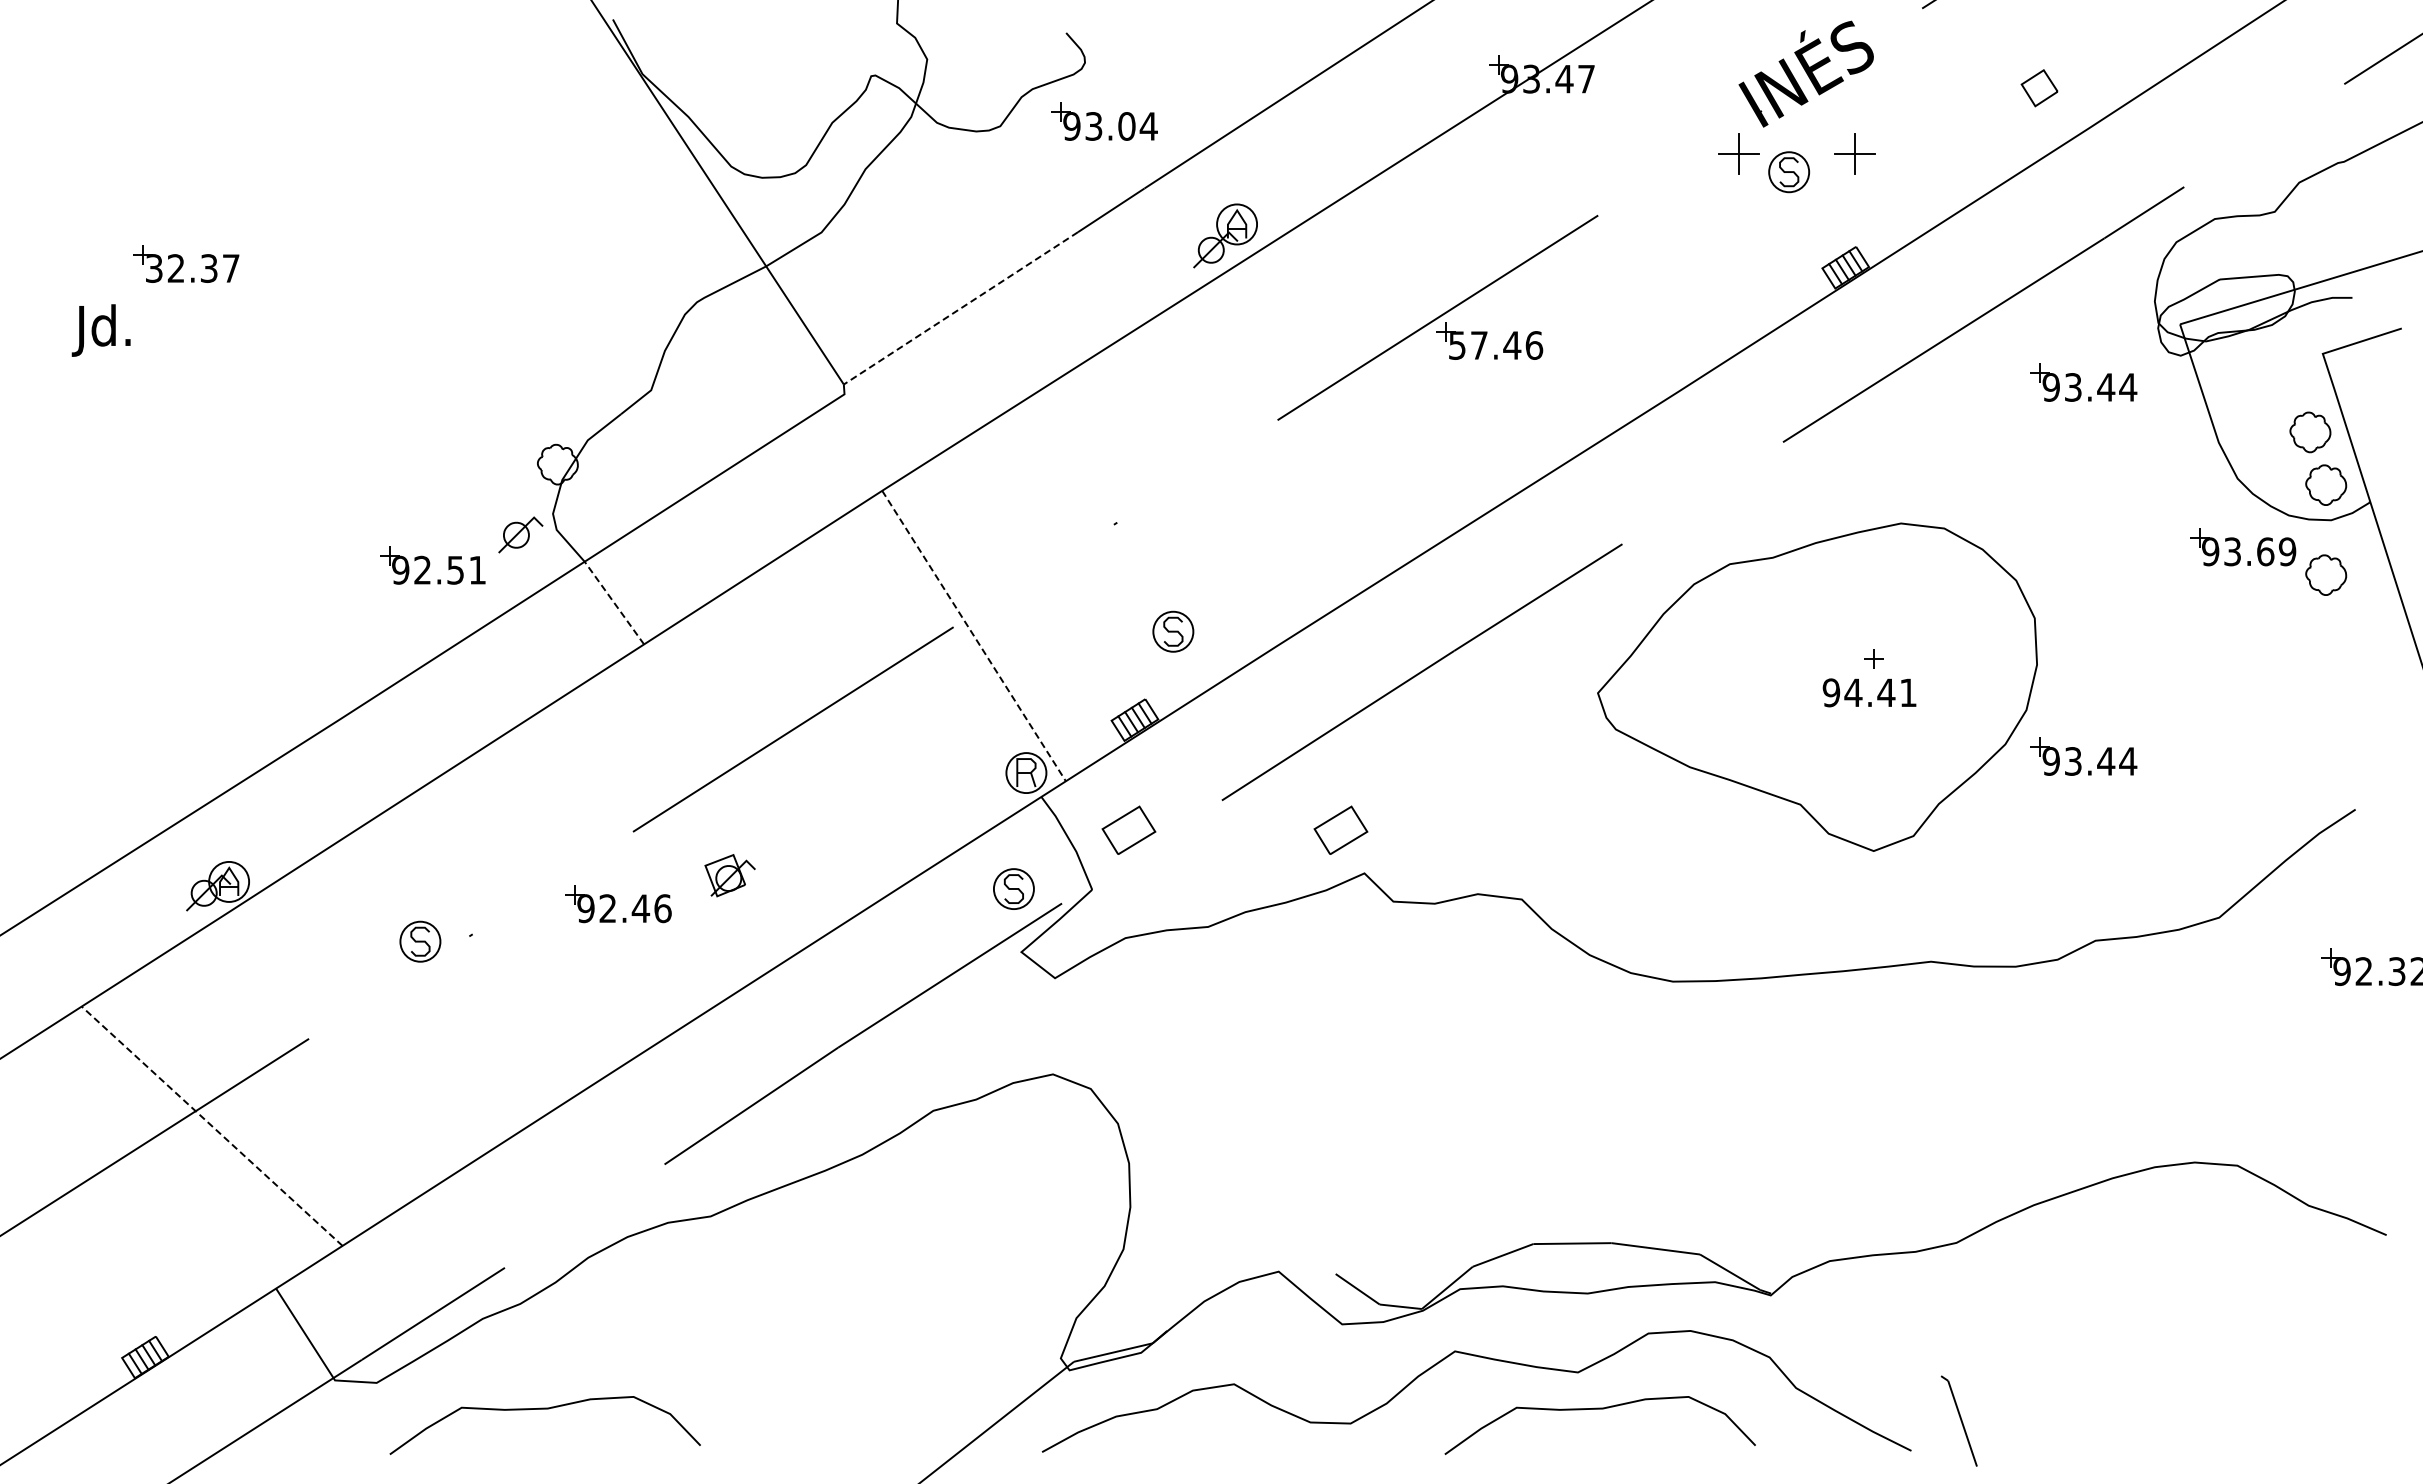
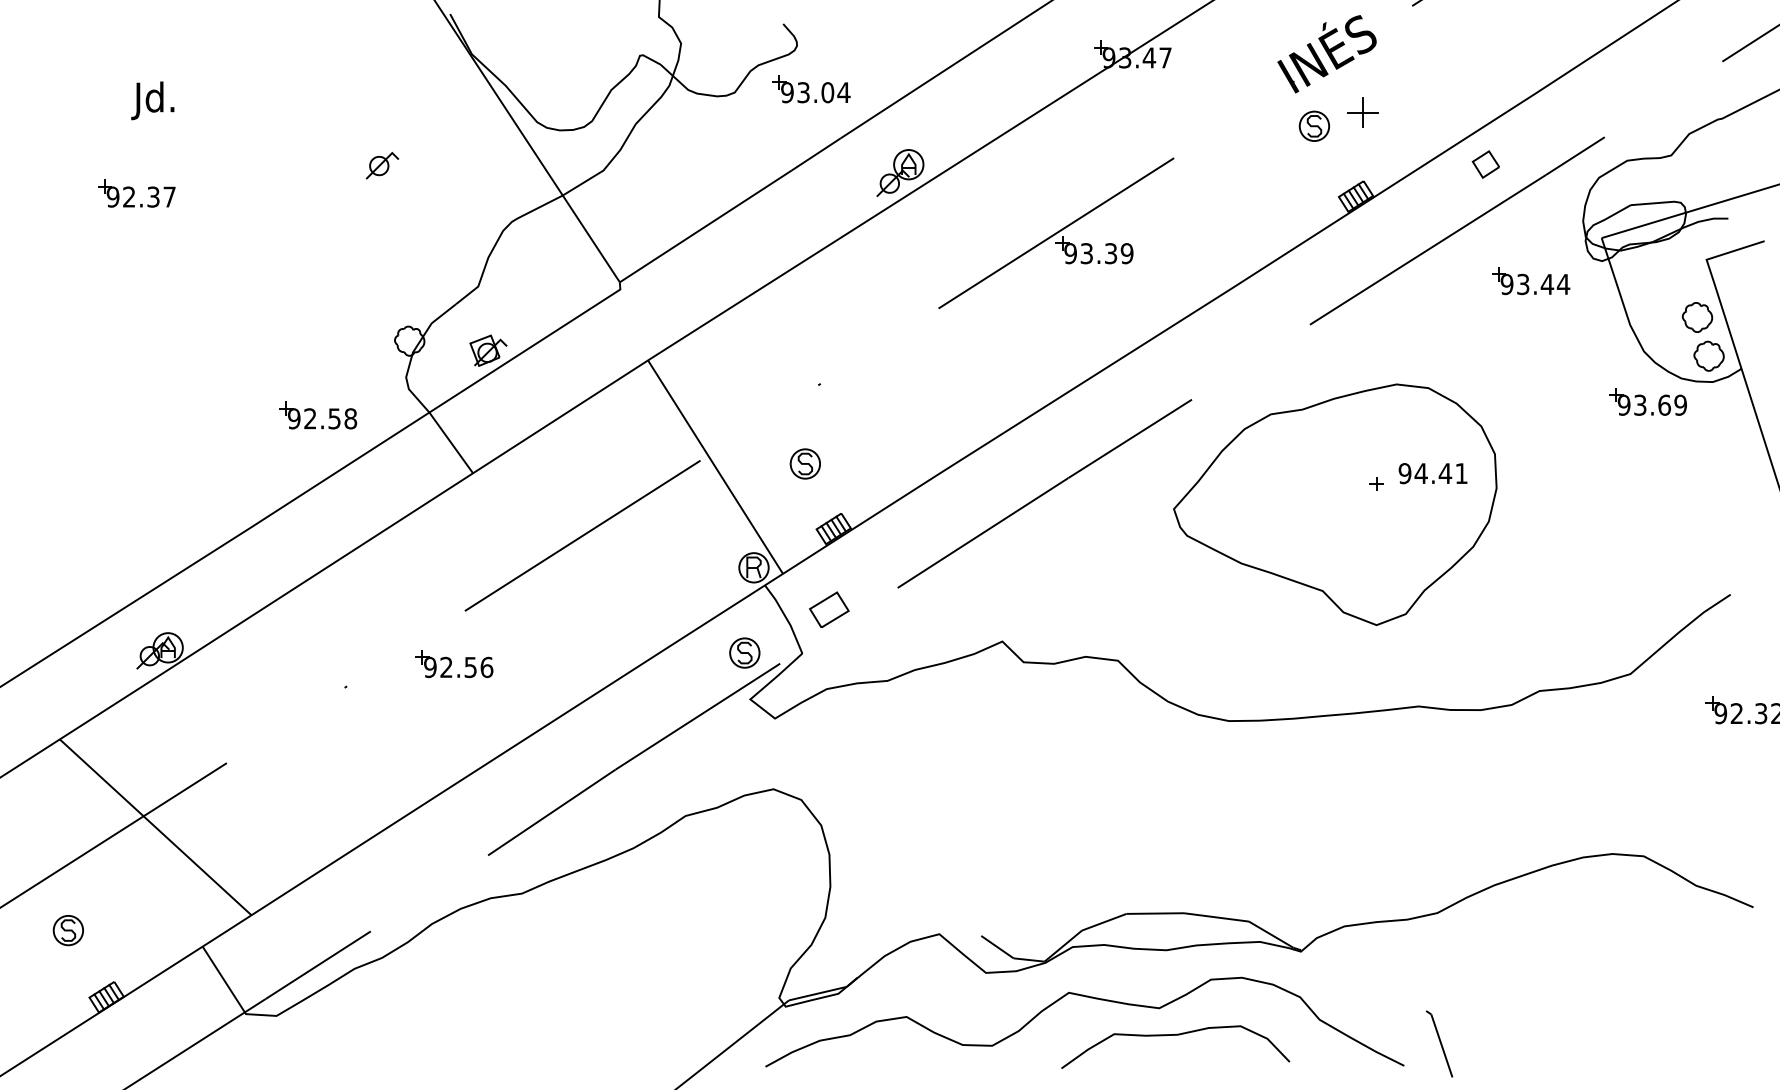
part: (2039, 88) -> (1485, 164), moved
part: (1738, 153) -> (1277, 112), removed
text: (153, 268) -> (112, 197), 32.37 -> 92.37
line: (960, 308) -> (705, 226), dashed -> solid
text: (100, 330) -> (152, 100), moved
text: (1495, 345) -> (1098, 253), 57.46 -> 93.39
part: (520, 534) -> (382, 165), moved
text: (477, 569) -> (350, 418), 92.51 -> 92.58
part: (2326, 574) -> (1709, 421), removed
line: (614, 603) -> (451, 443), dashed -> solid
part: (1173, 631) -> (805, 463), moved
line: (974, 636) -> (715, 467), dashed -> solid
text: (1869, 692) -> (1433, 473), moved
part: (2083, 756) -> (1530, 555), removed
part: (1340, 829) -> (984, 609), removed
part: (729, 875) -> (488, 350), moved
text: (640, 908) -> (470, 667), 92.46 -> 92.56
part: (420, 941) -> (68, 930), moved
line: (211, 1125) -> (155, 826), dashed -> solid
curve: (544, 1409) -> (399, 1035), removed

